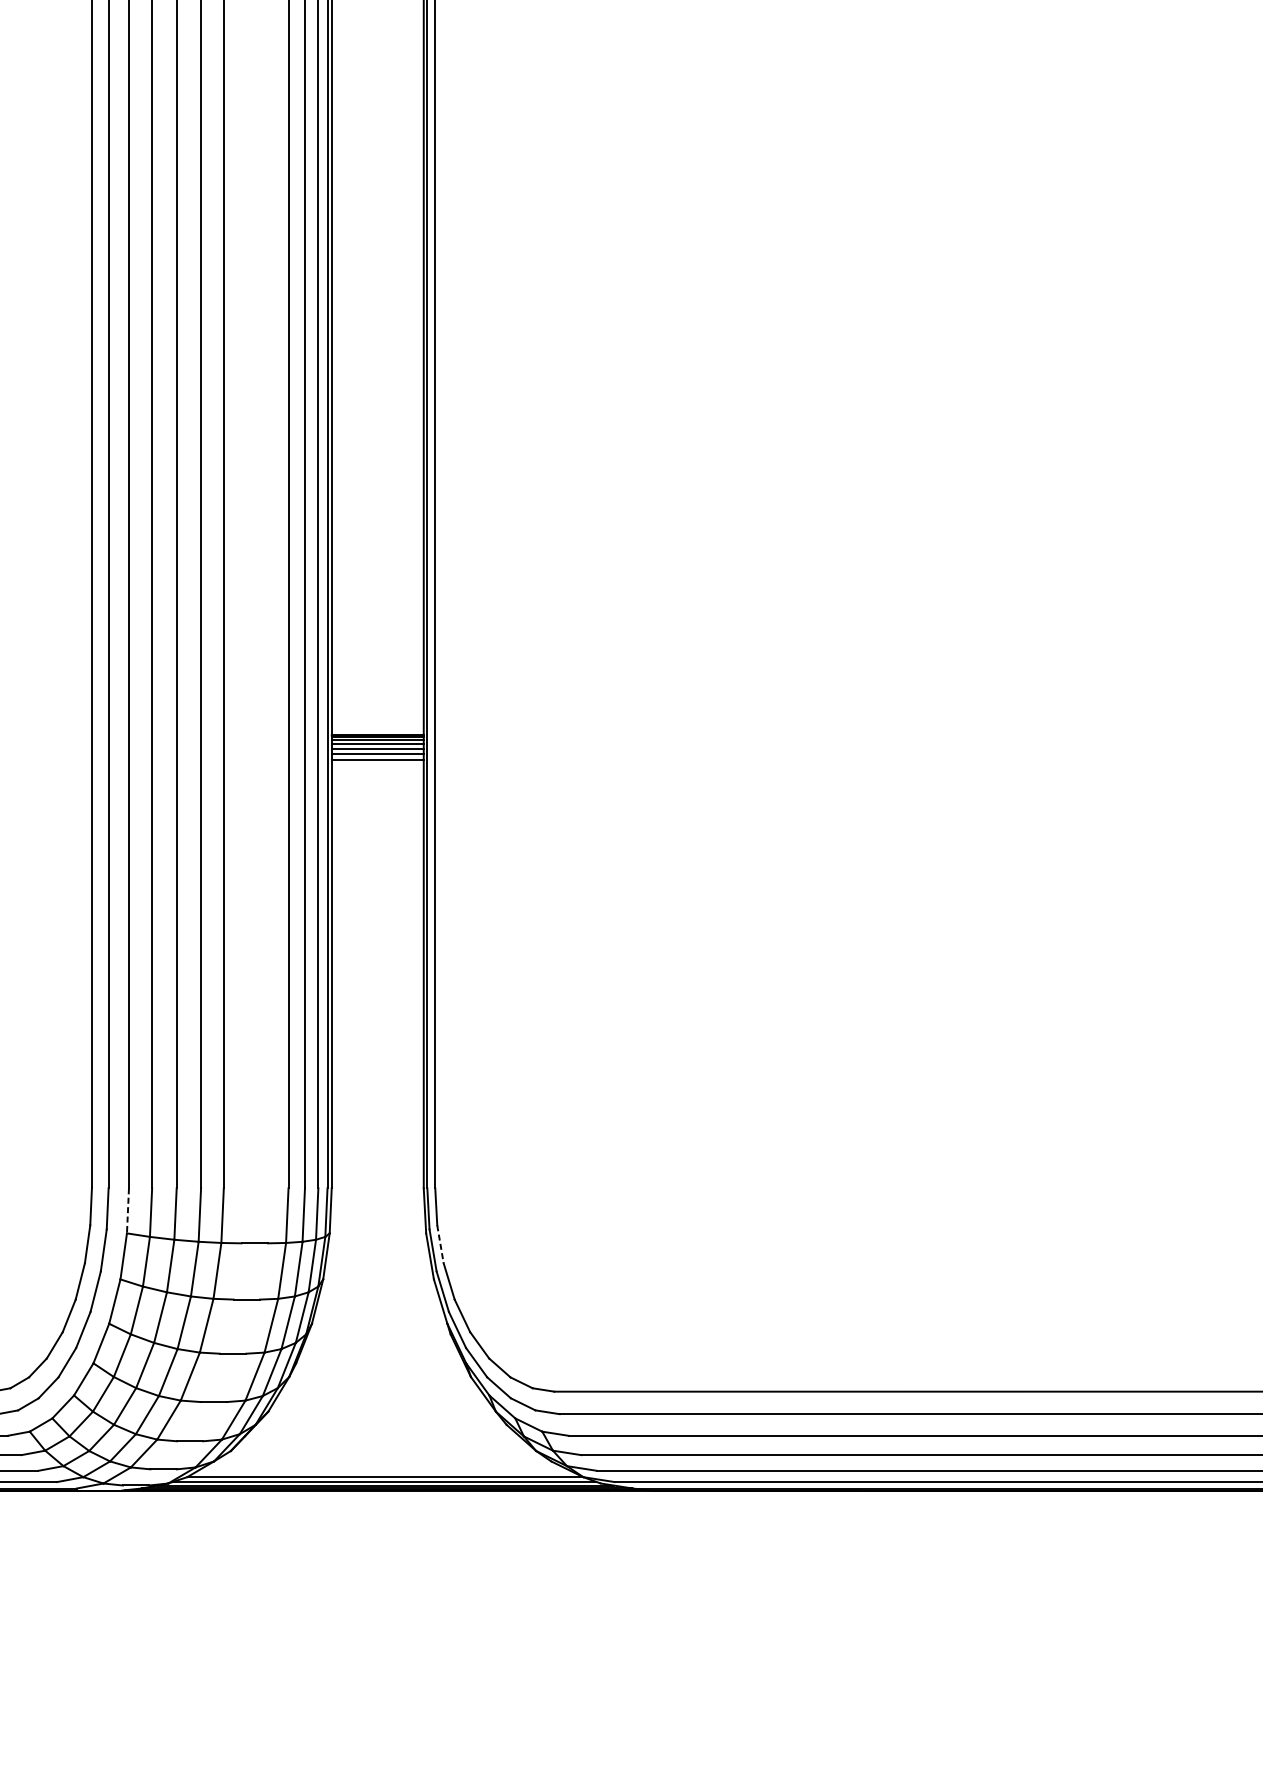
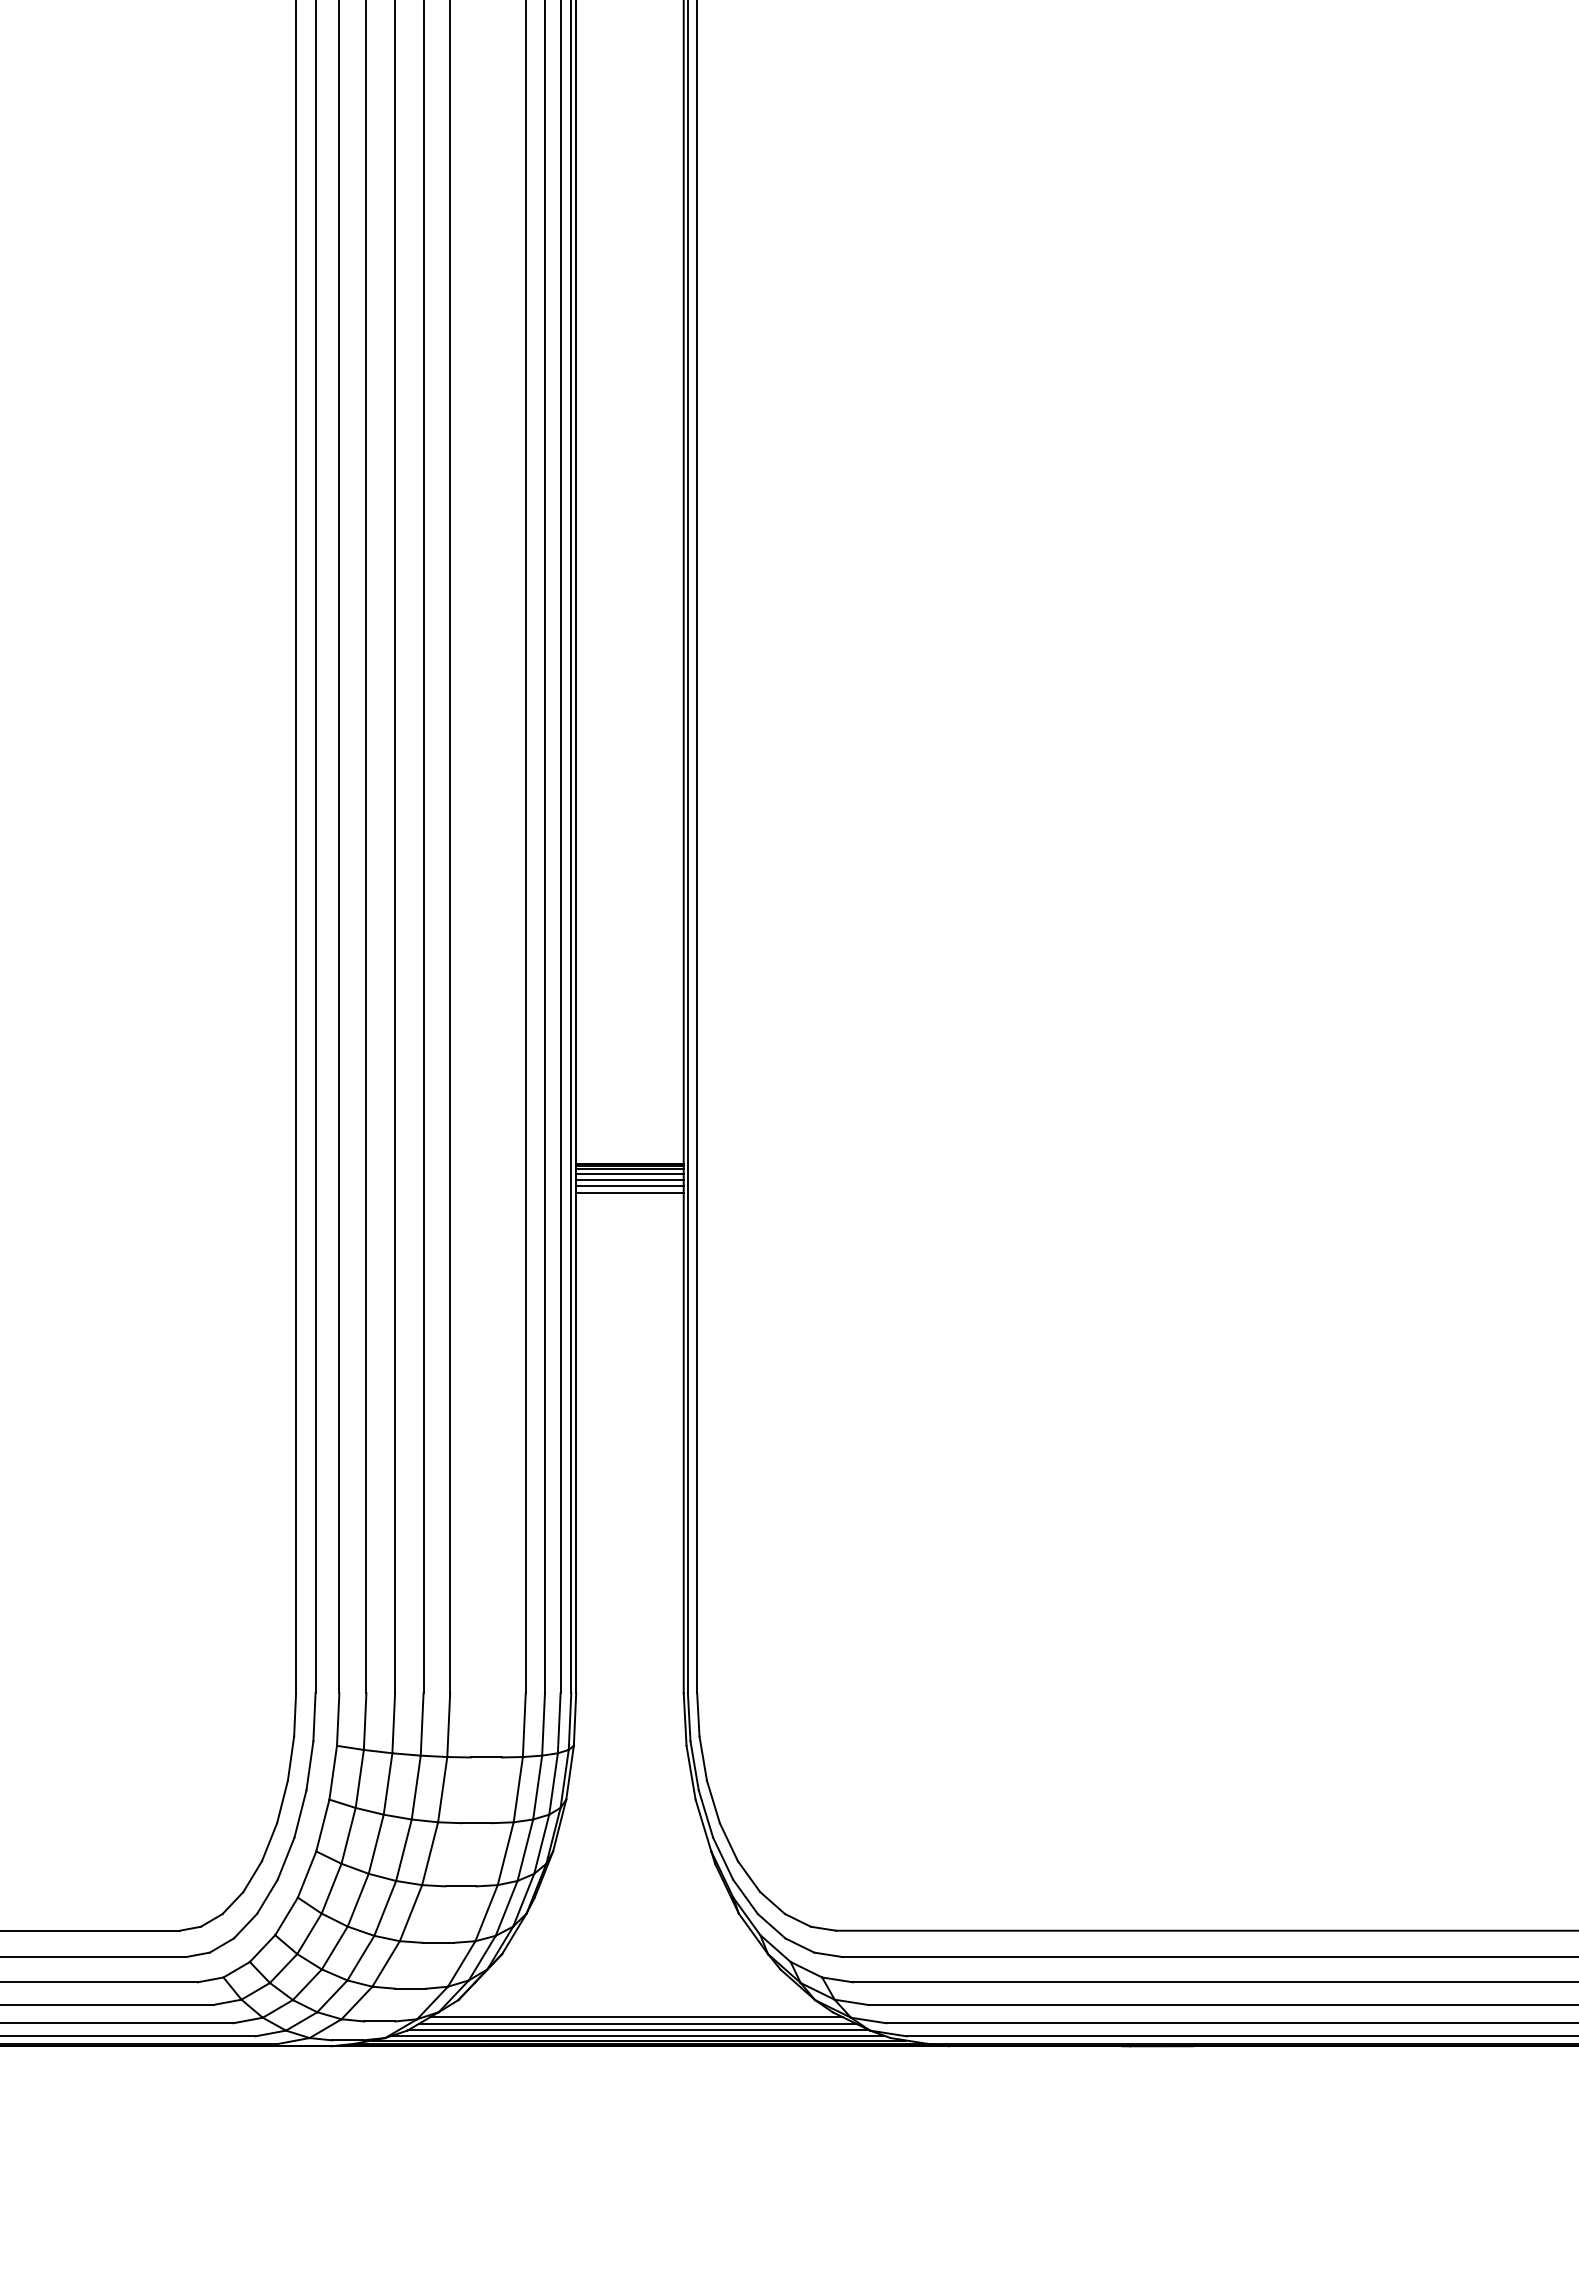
line: (128, 1211) -> (338, 1720), dashed -> solid
line: (440, 1245) -> (703, 1759), dashed -> solid
line: (383, 1465) -> (636, 2017), added
line: (384, 1471) -> (637, 2023), added

